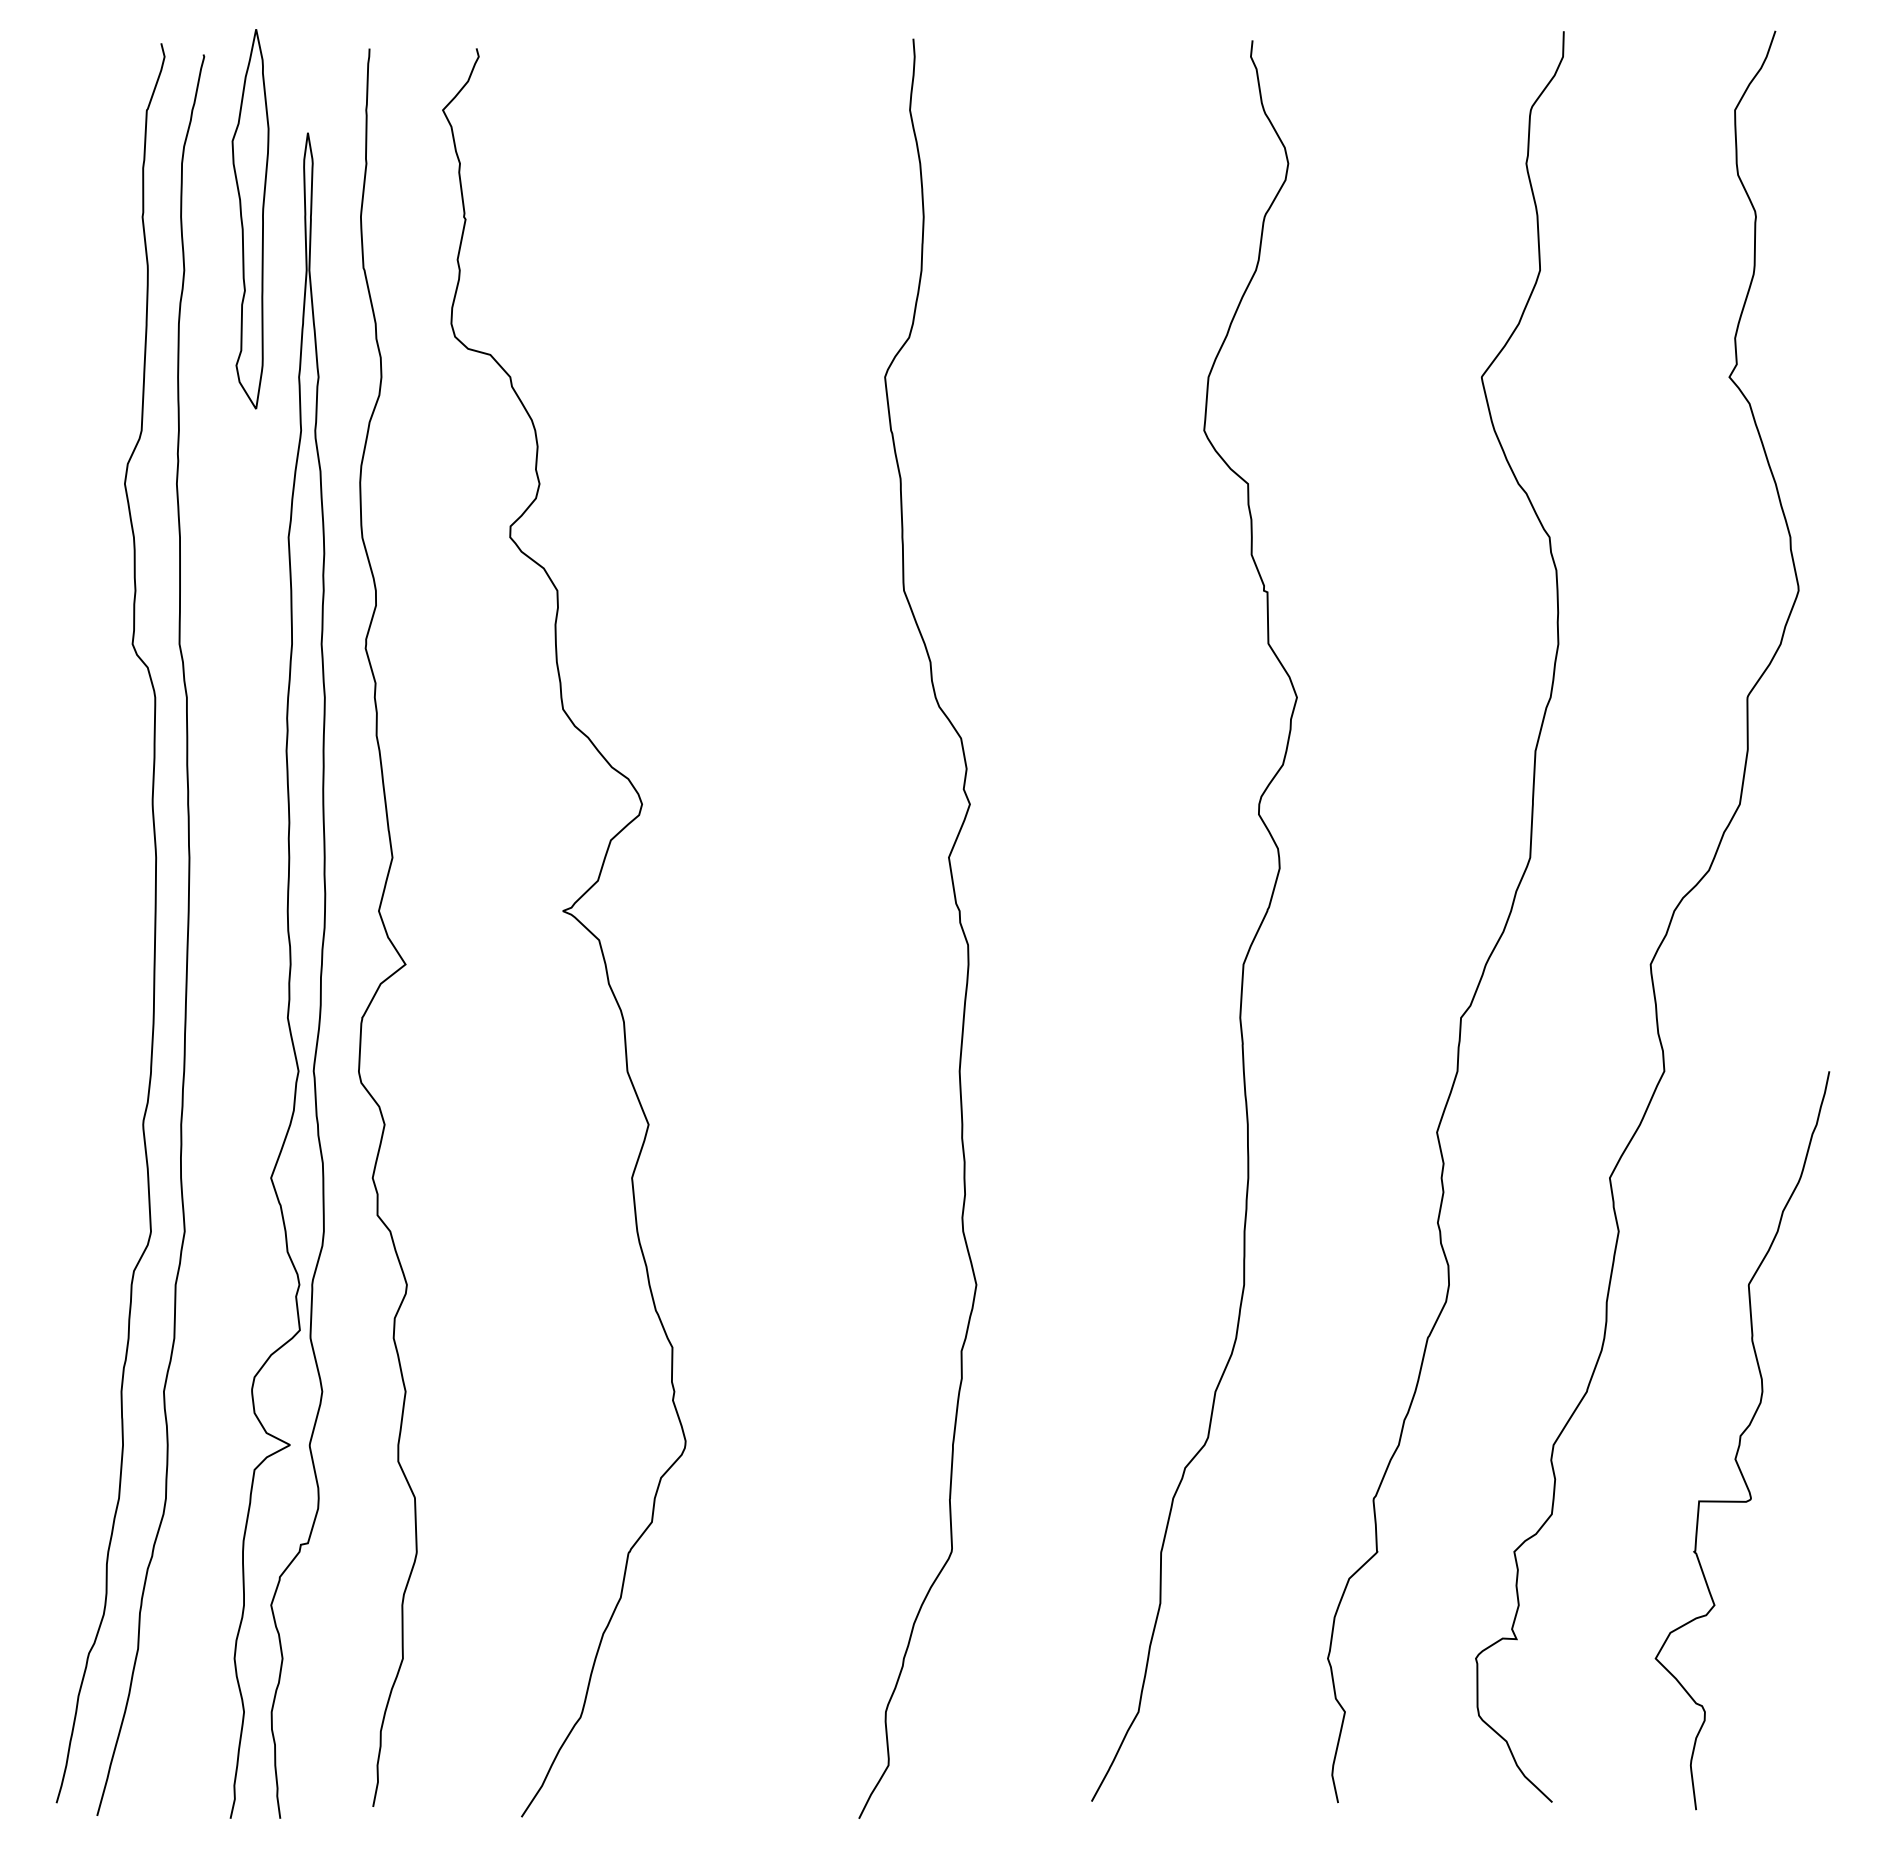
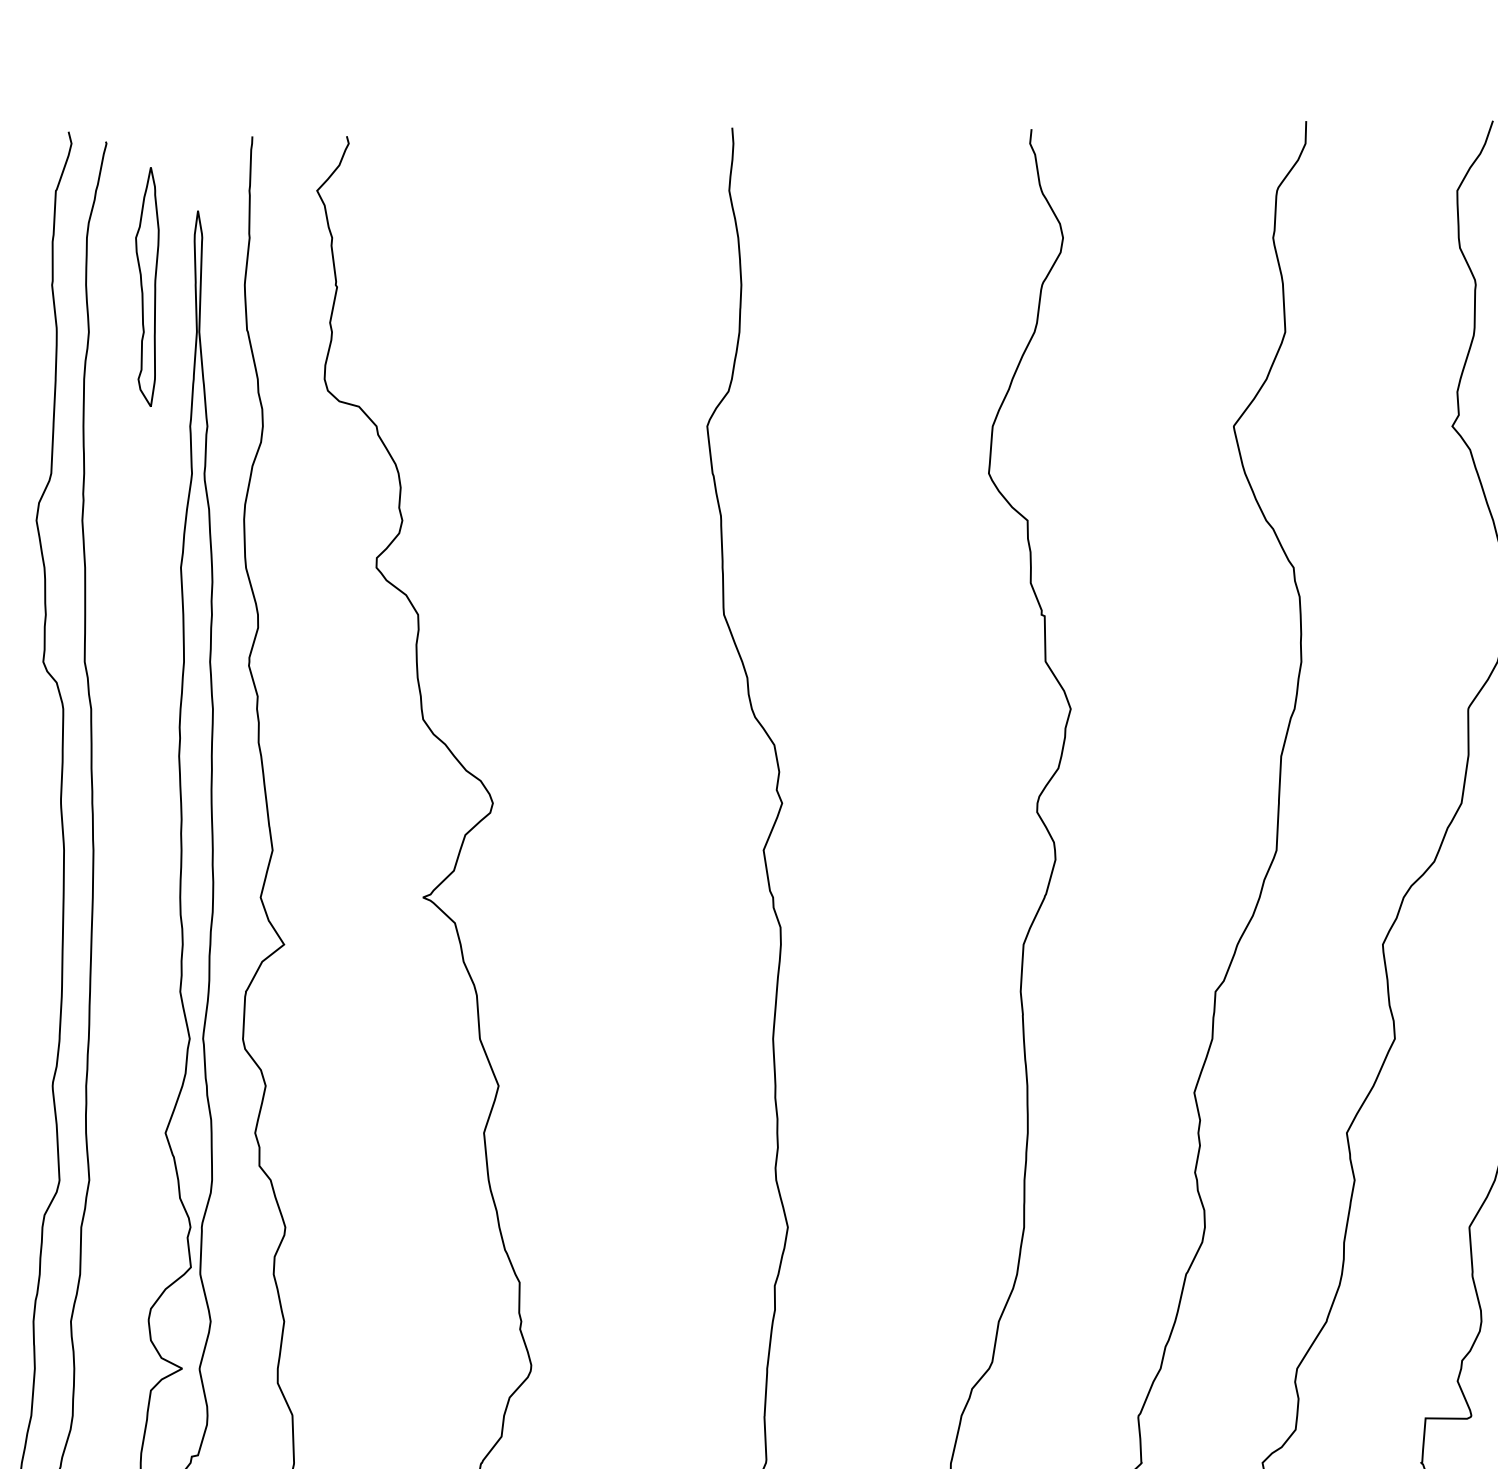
part: (250, 219) -> (147, 287), size x0.71

